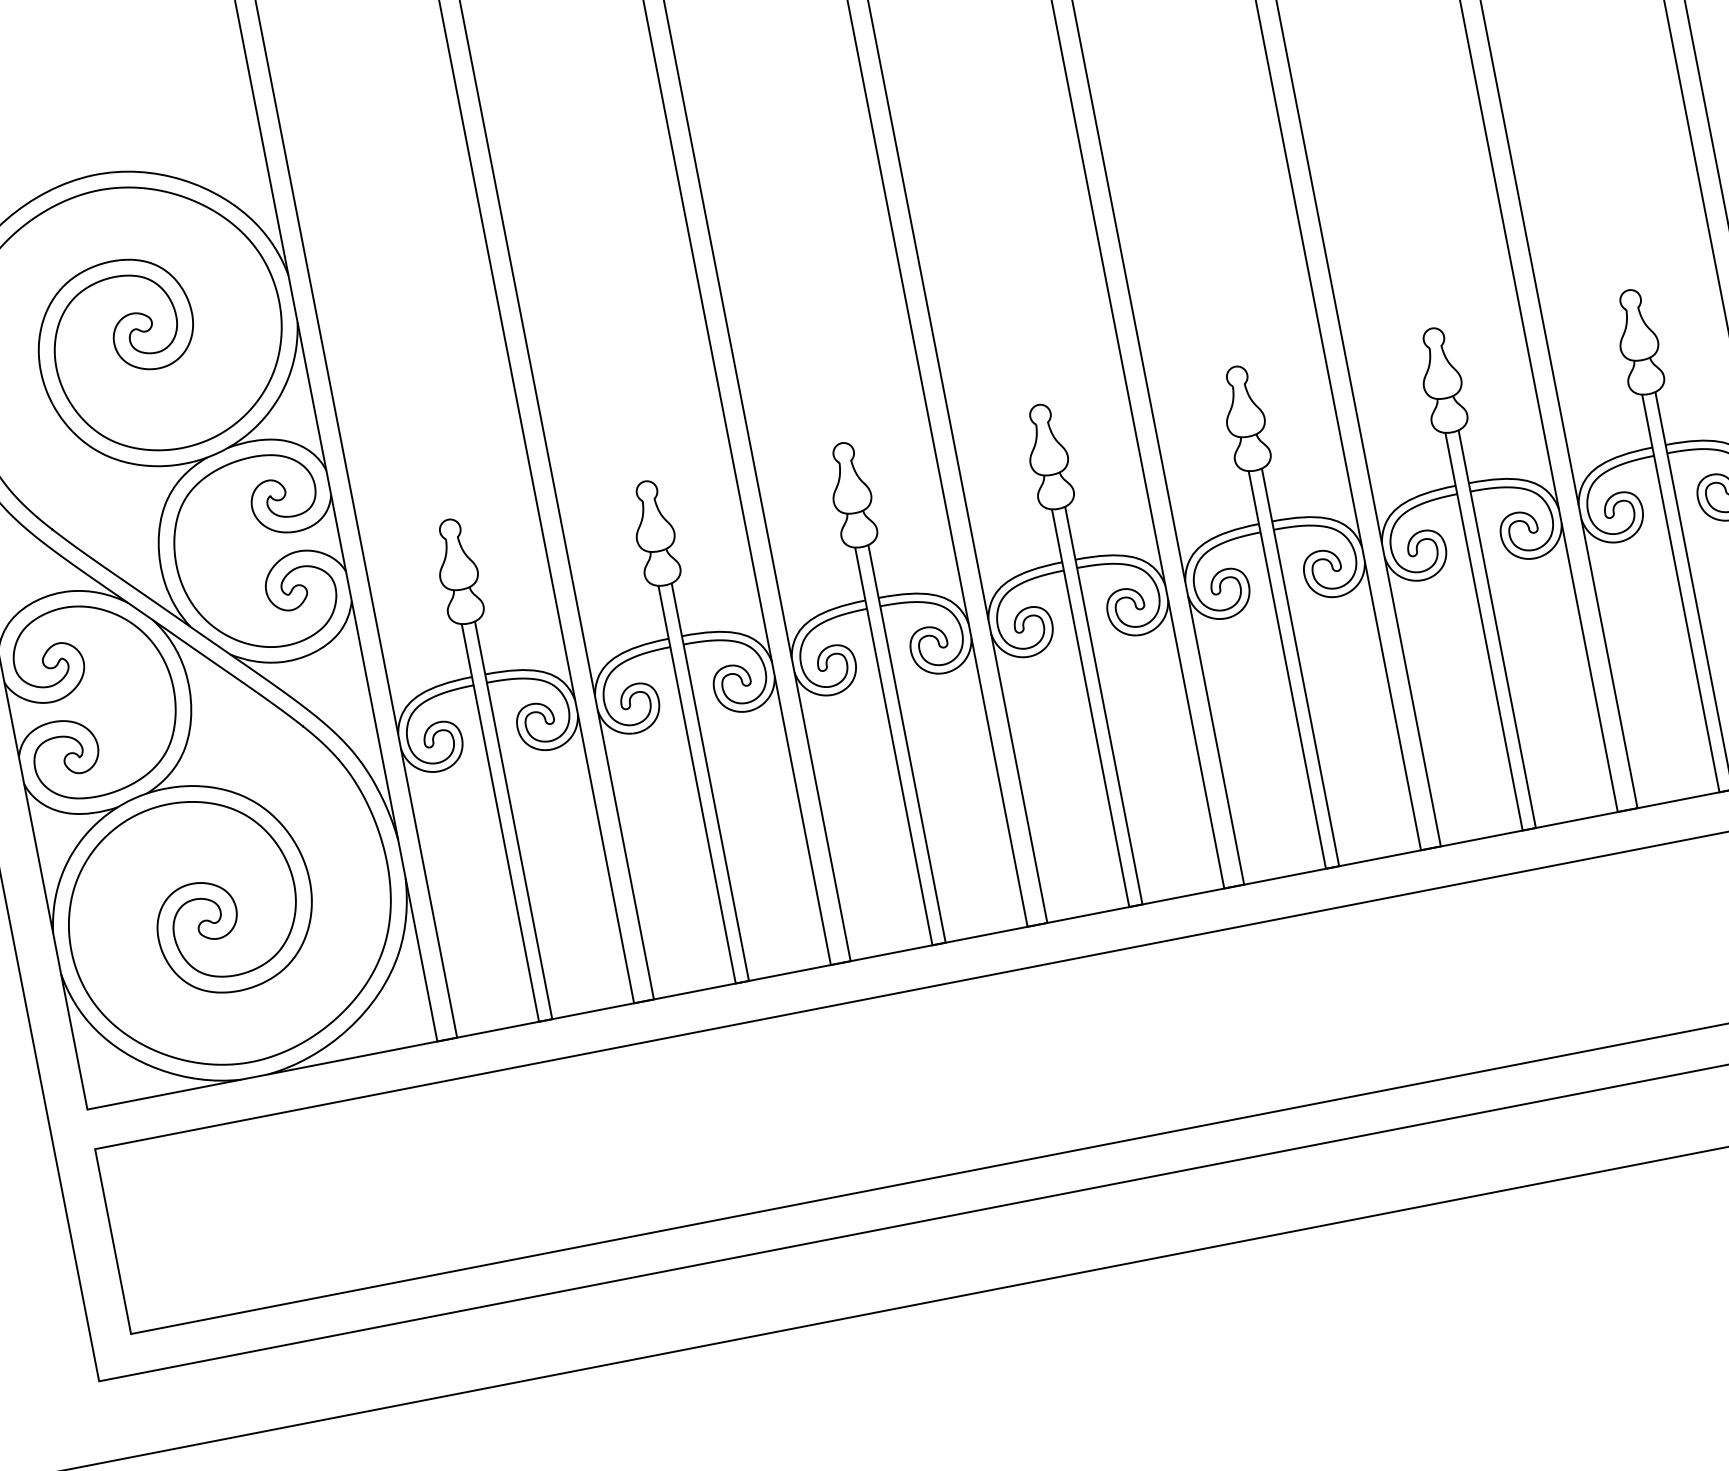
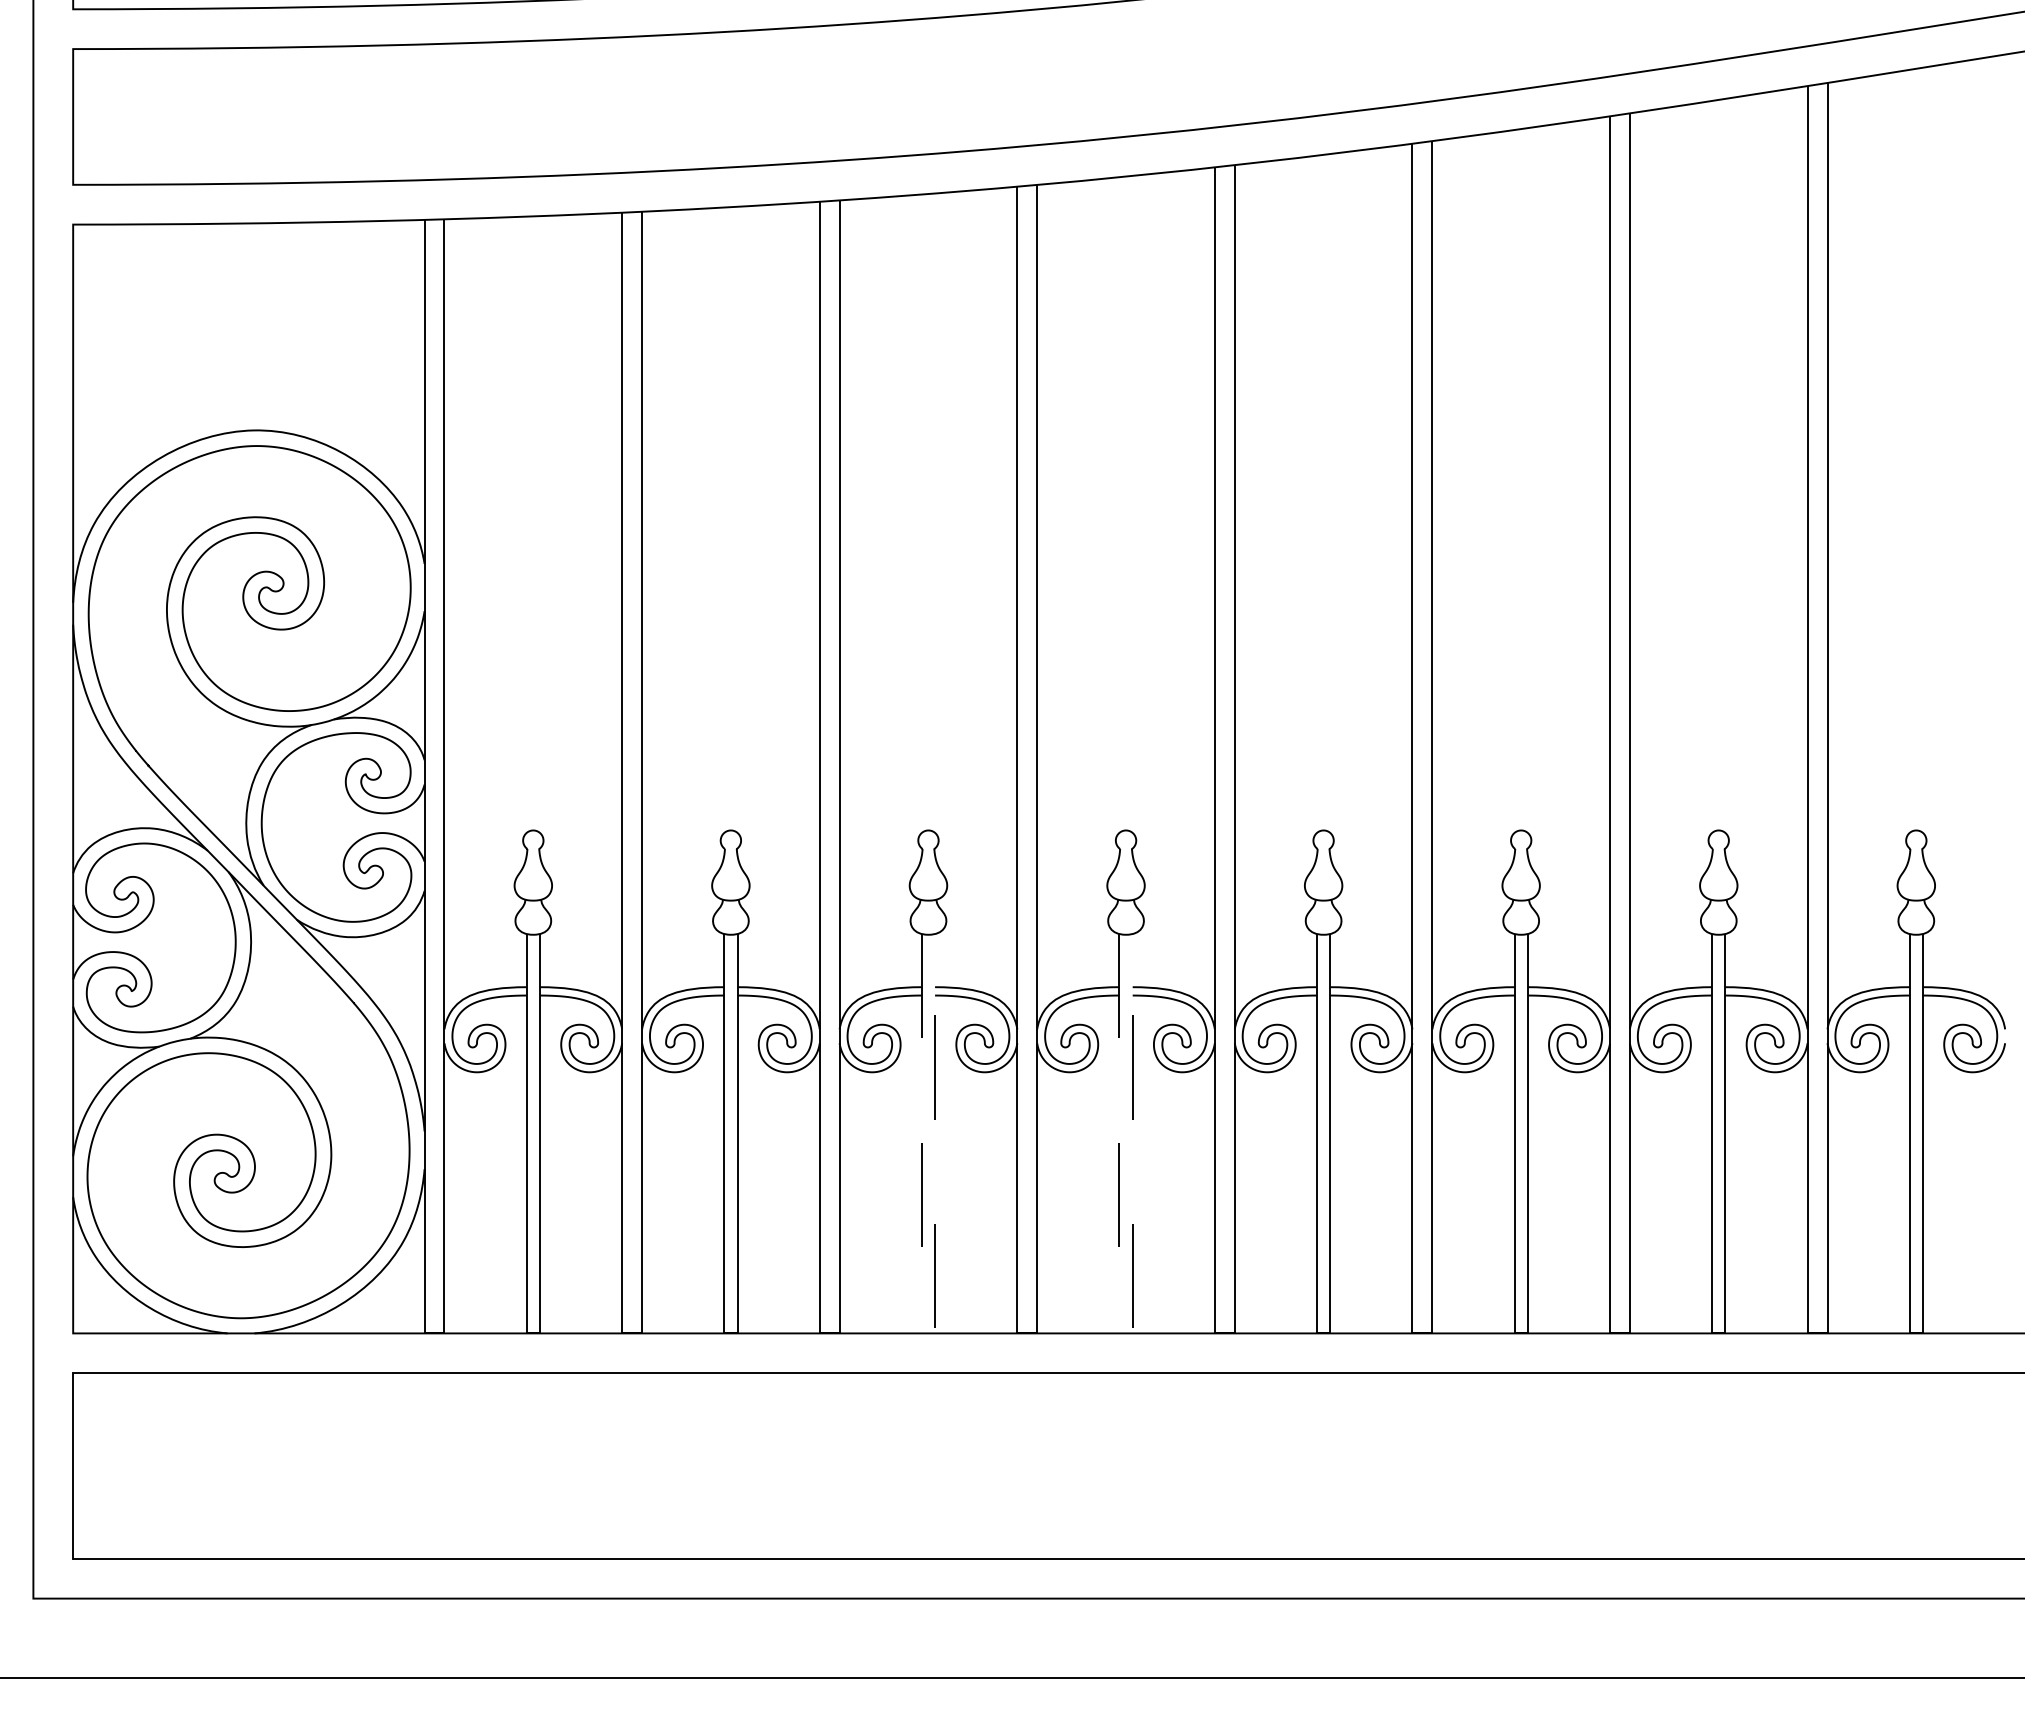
line: (1136, 905) -> (1126, 1333), solid -> dashed
line: (939, 944) -> (928, 1333), solid -> dashed

